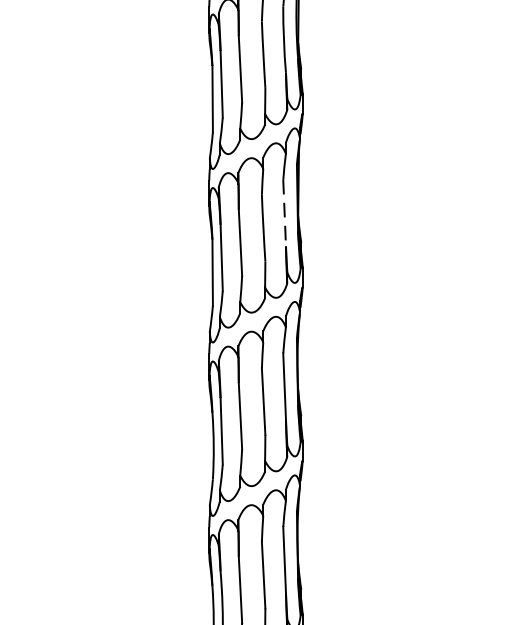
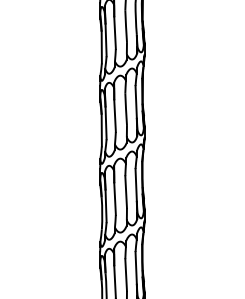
line: (285, 212) -> (136, 101), dashed -> solid

